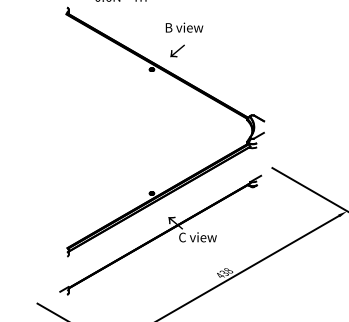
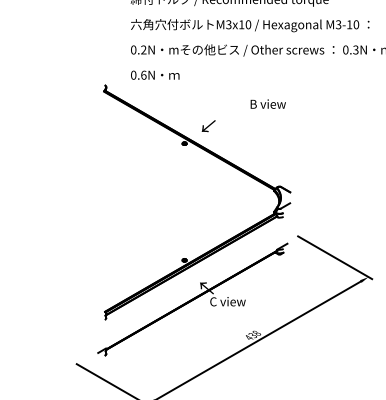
text: (183, 26) -> (267, 103), moved

